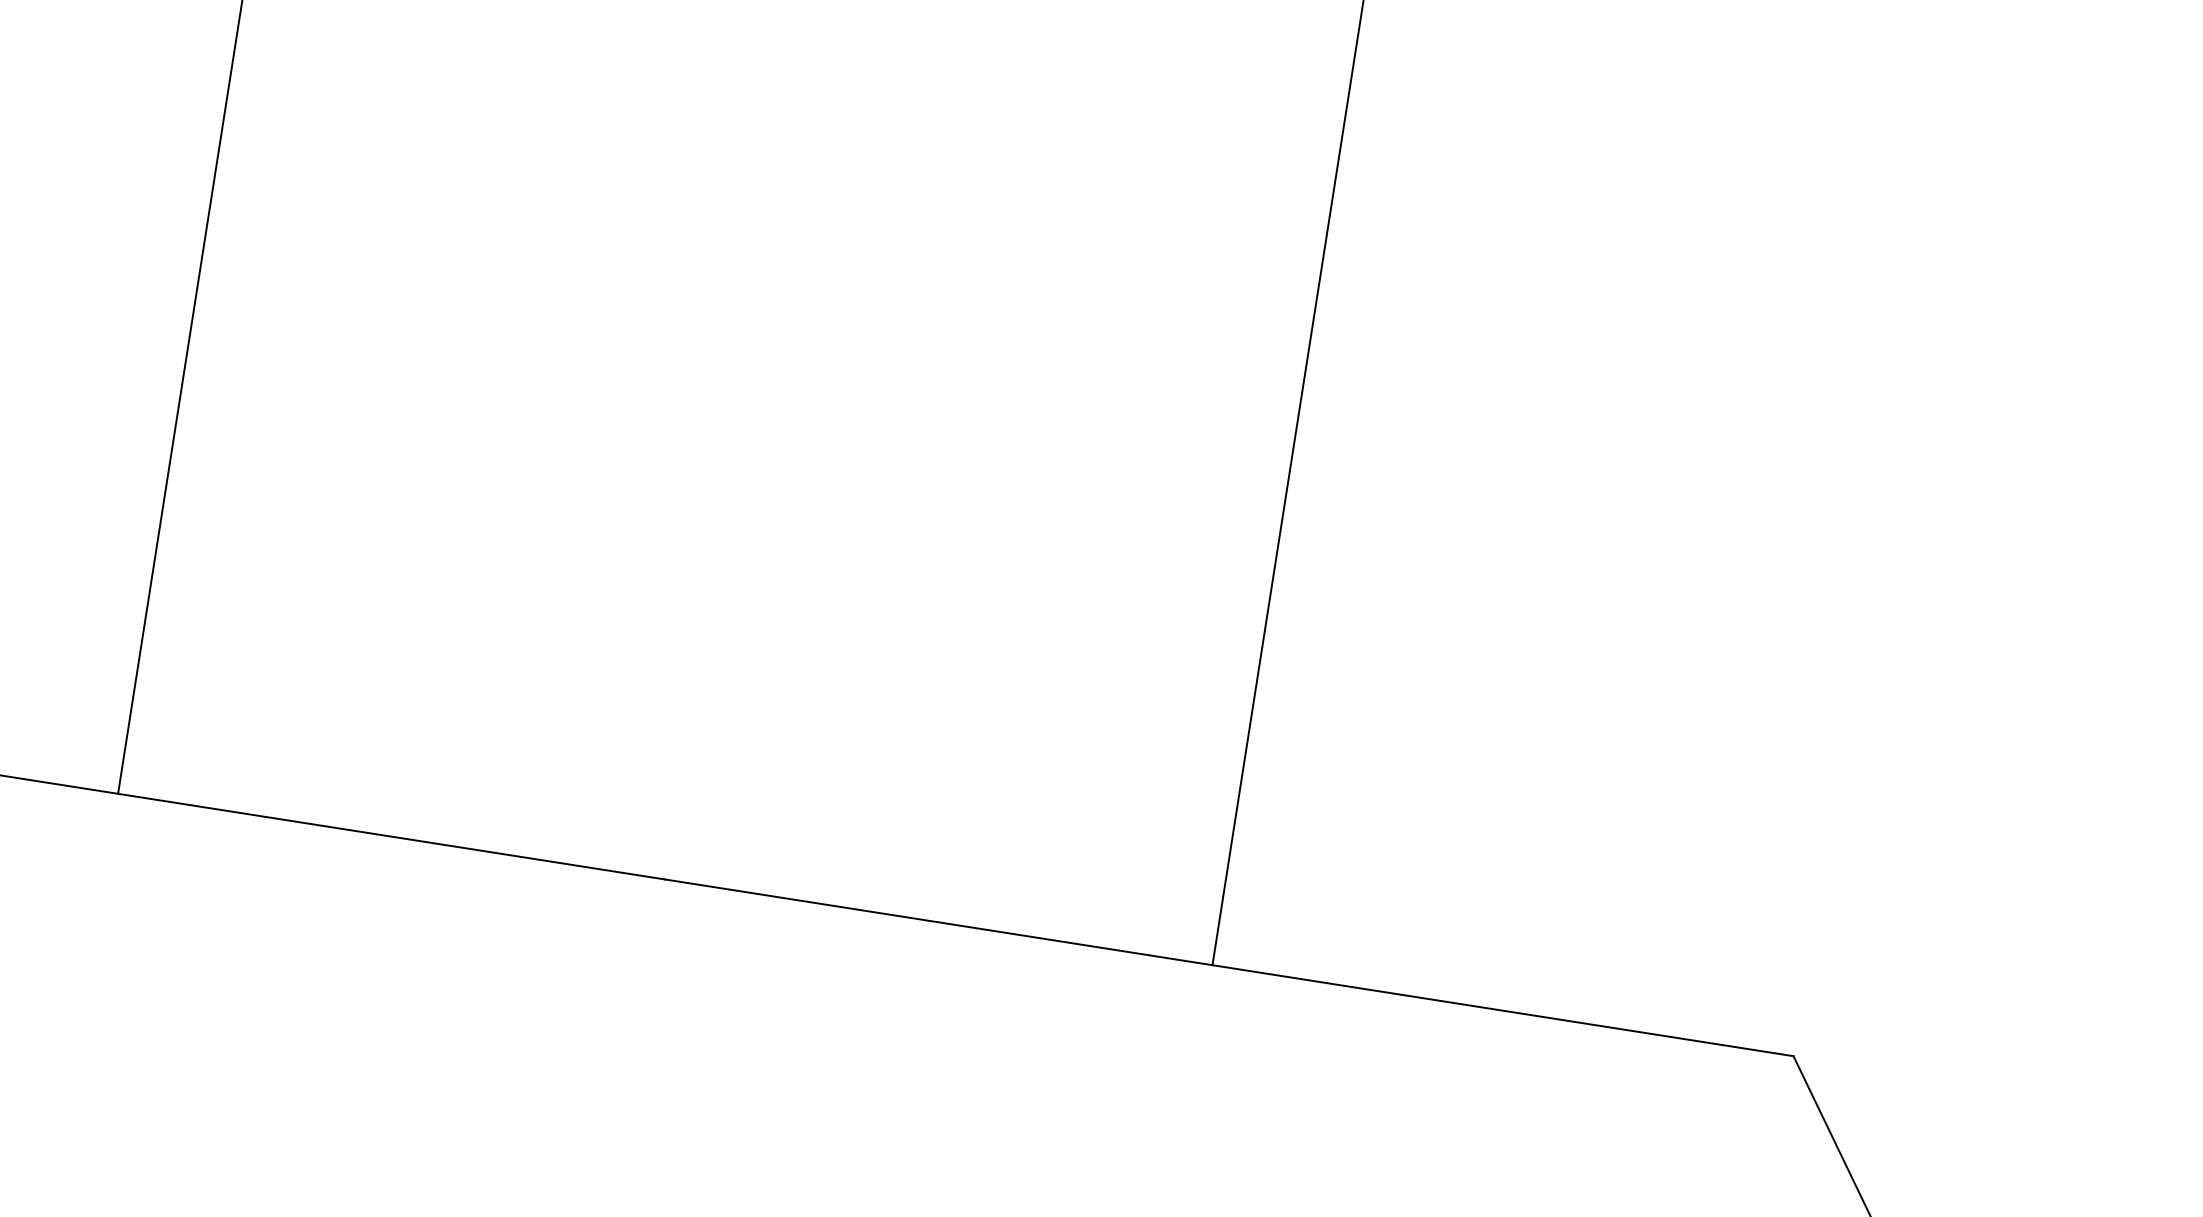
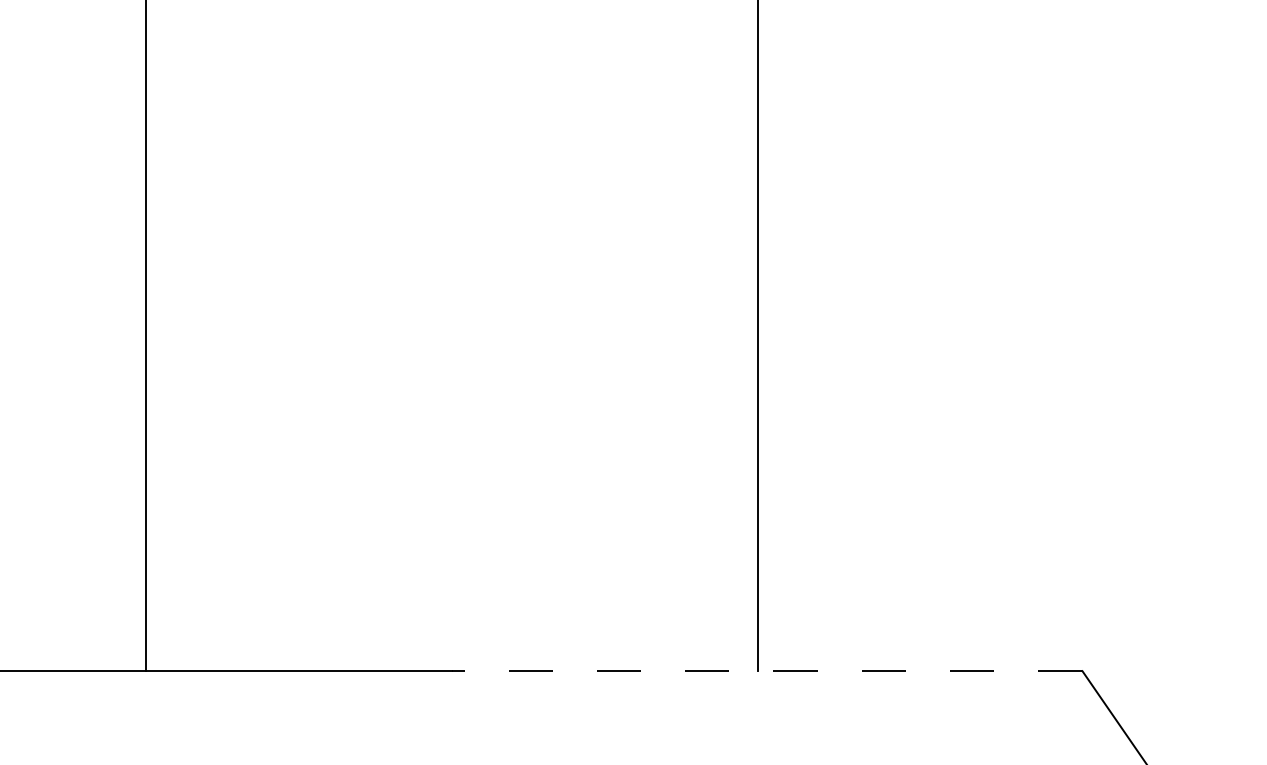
line: (1228, 968) -> (766, 671), solid -> dashed

